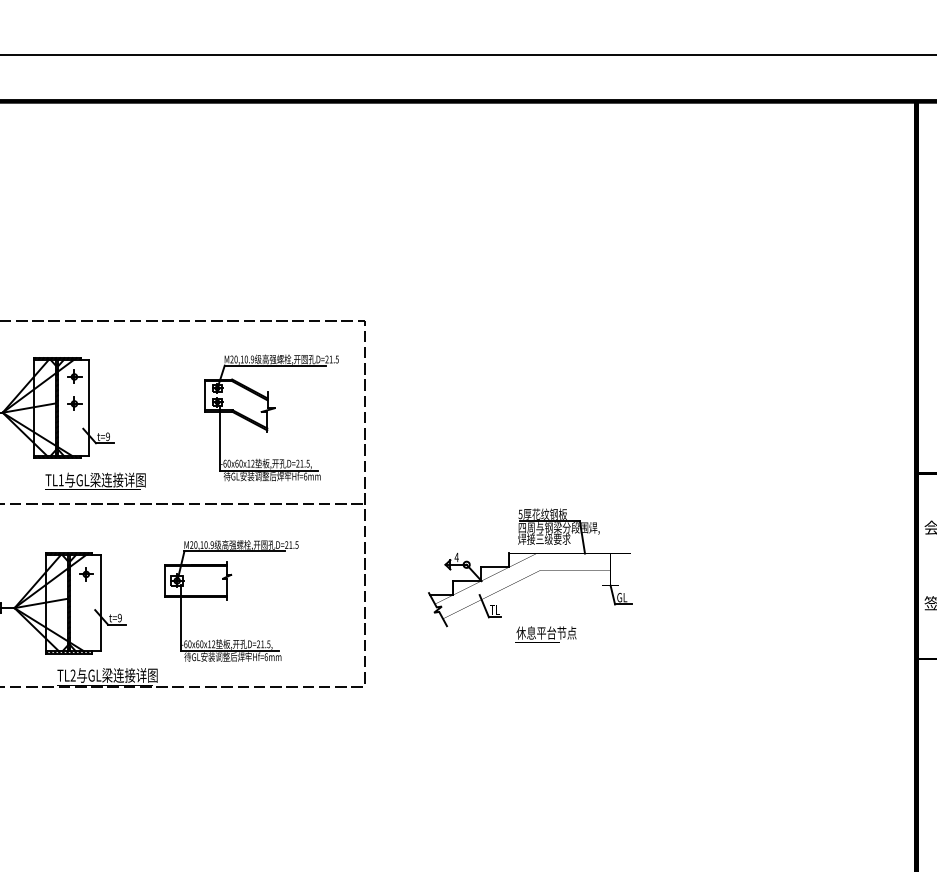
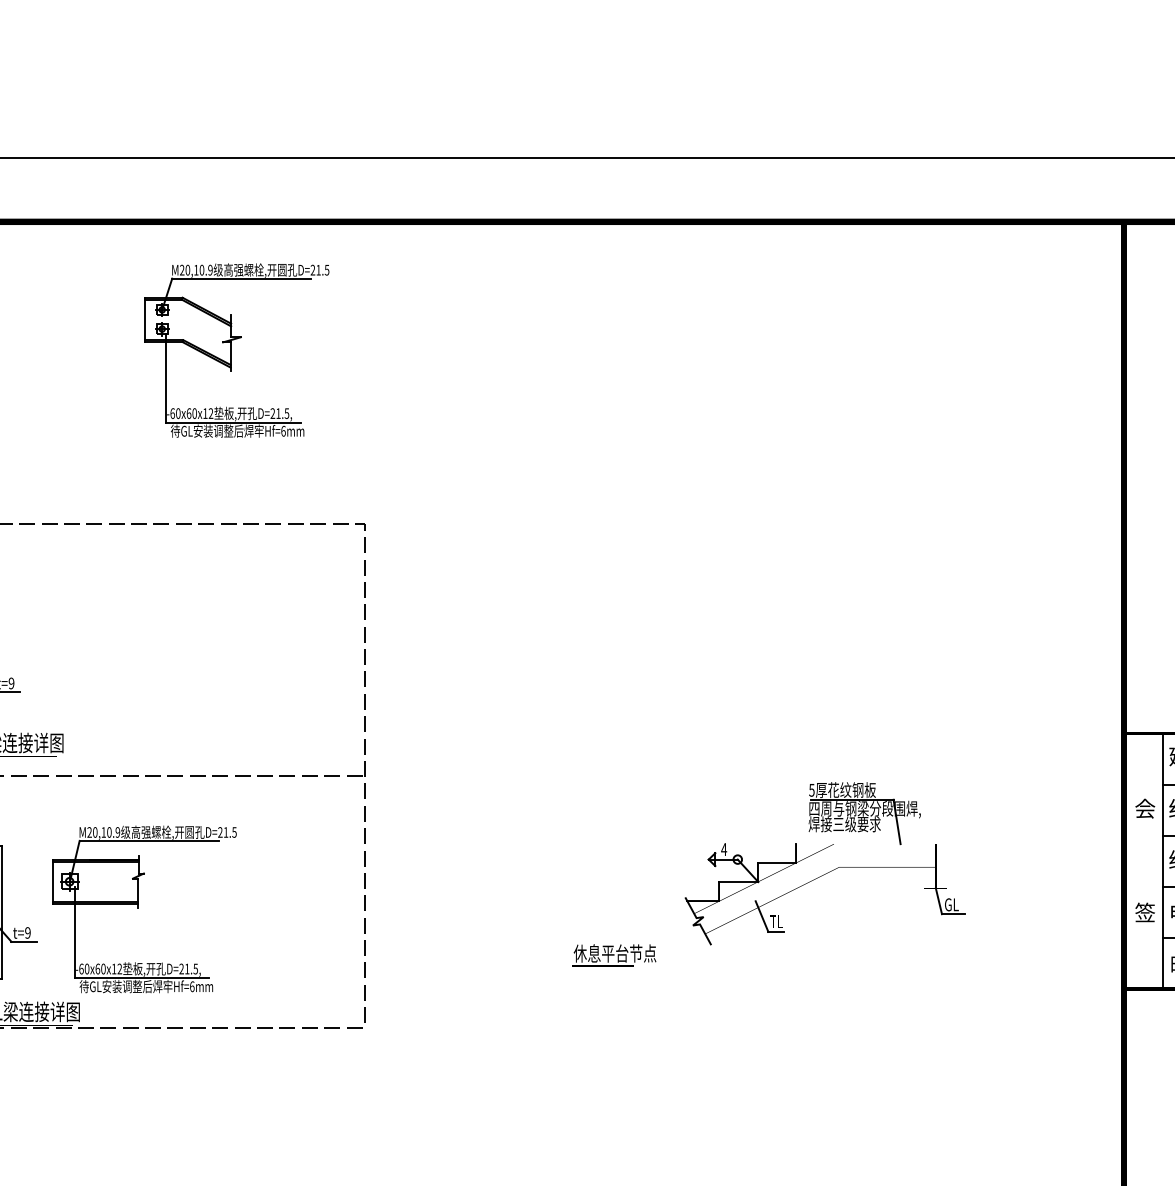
part: (271, 417) -> (236, 349), moved
part: (530, 567) -> (825, 863), moved
part: (231, 600) -> (144, 908), moved

